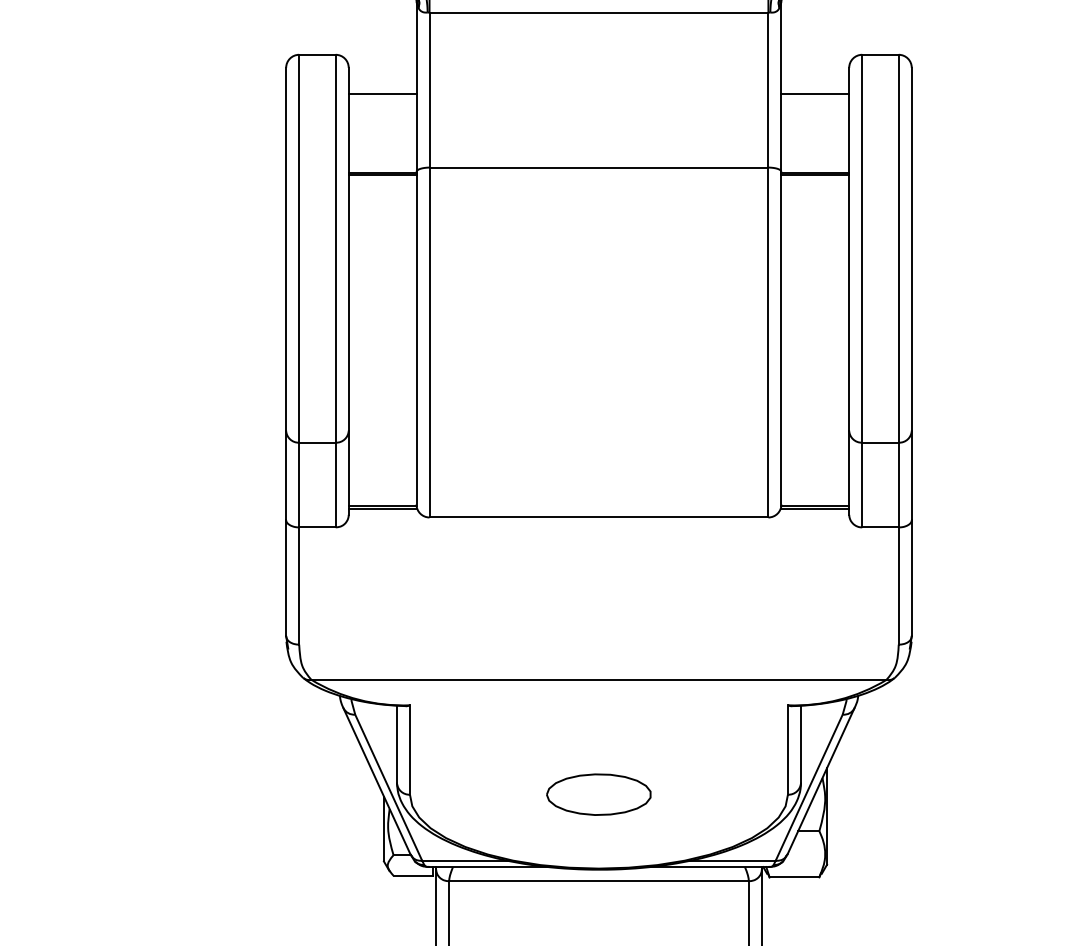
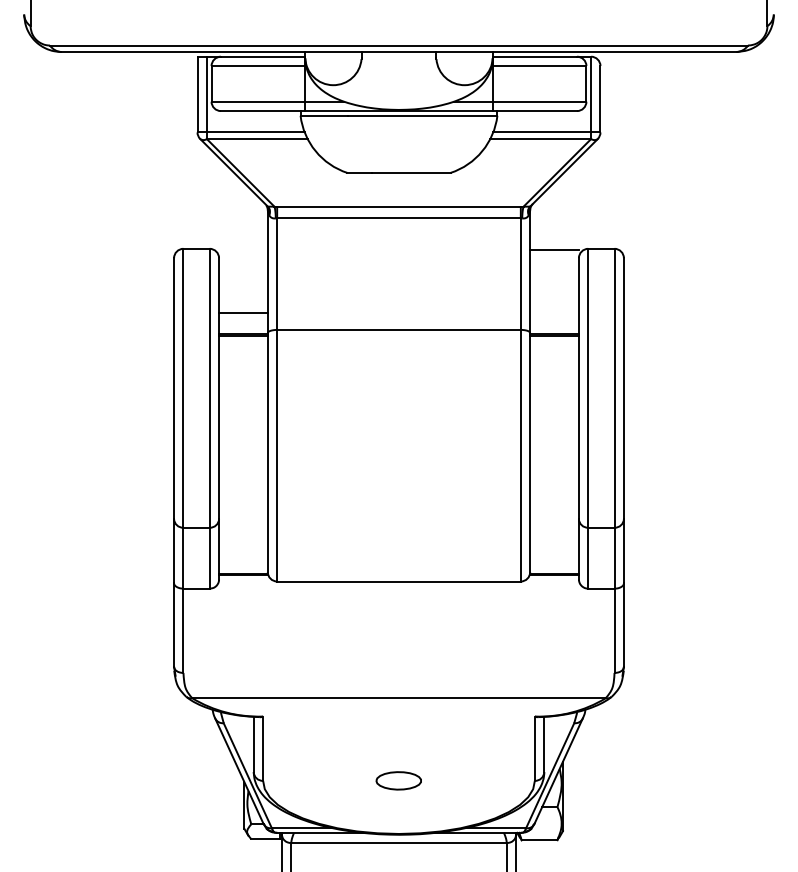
line: (382, 93) -> (243, 312), moved
line: (815, 93) -> (554, 249), moved
part: (598, 794) -> (398, 780), size x0.6

